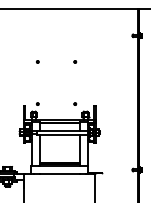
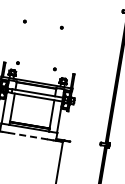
line: (59, 174) -> (27, 136), solid -> dashed

